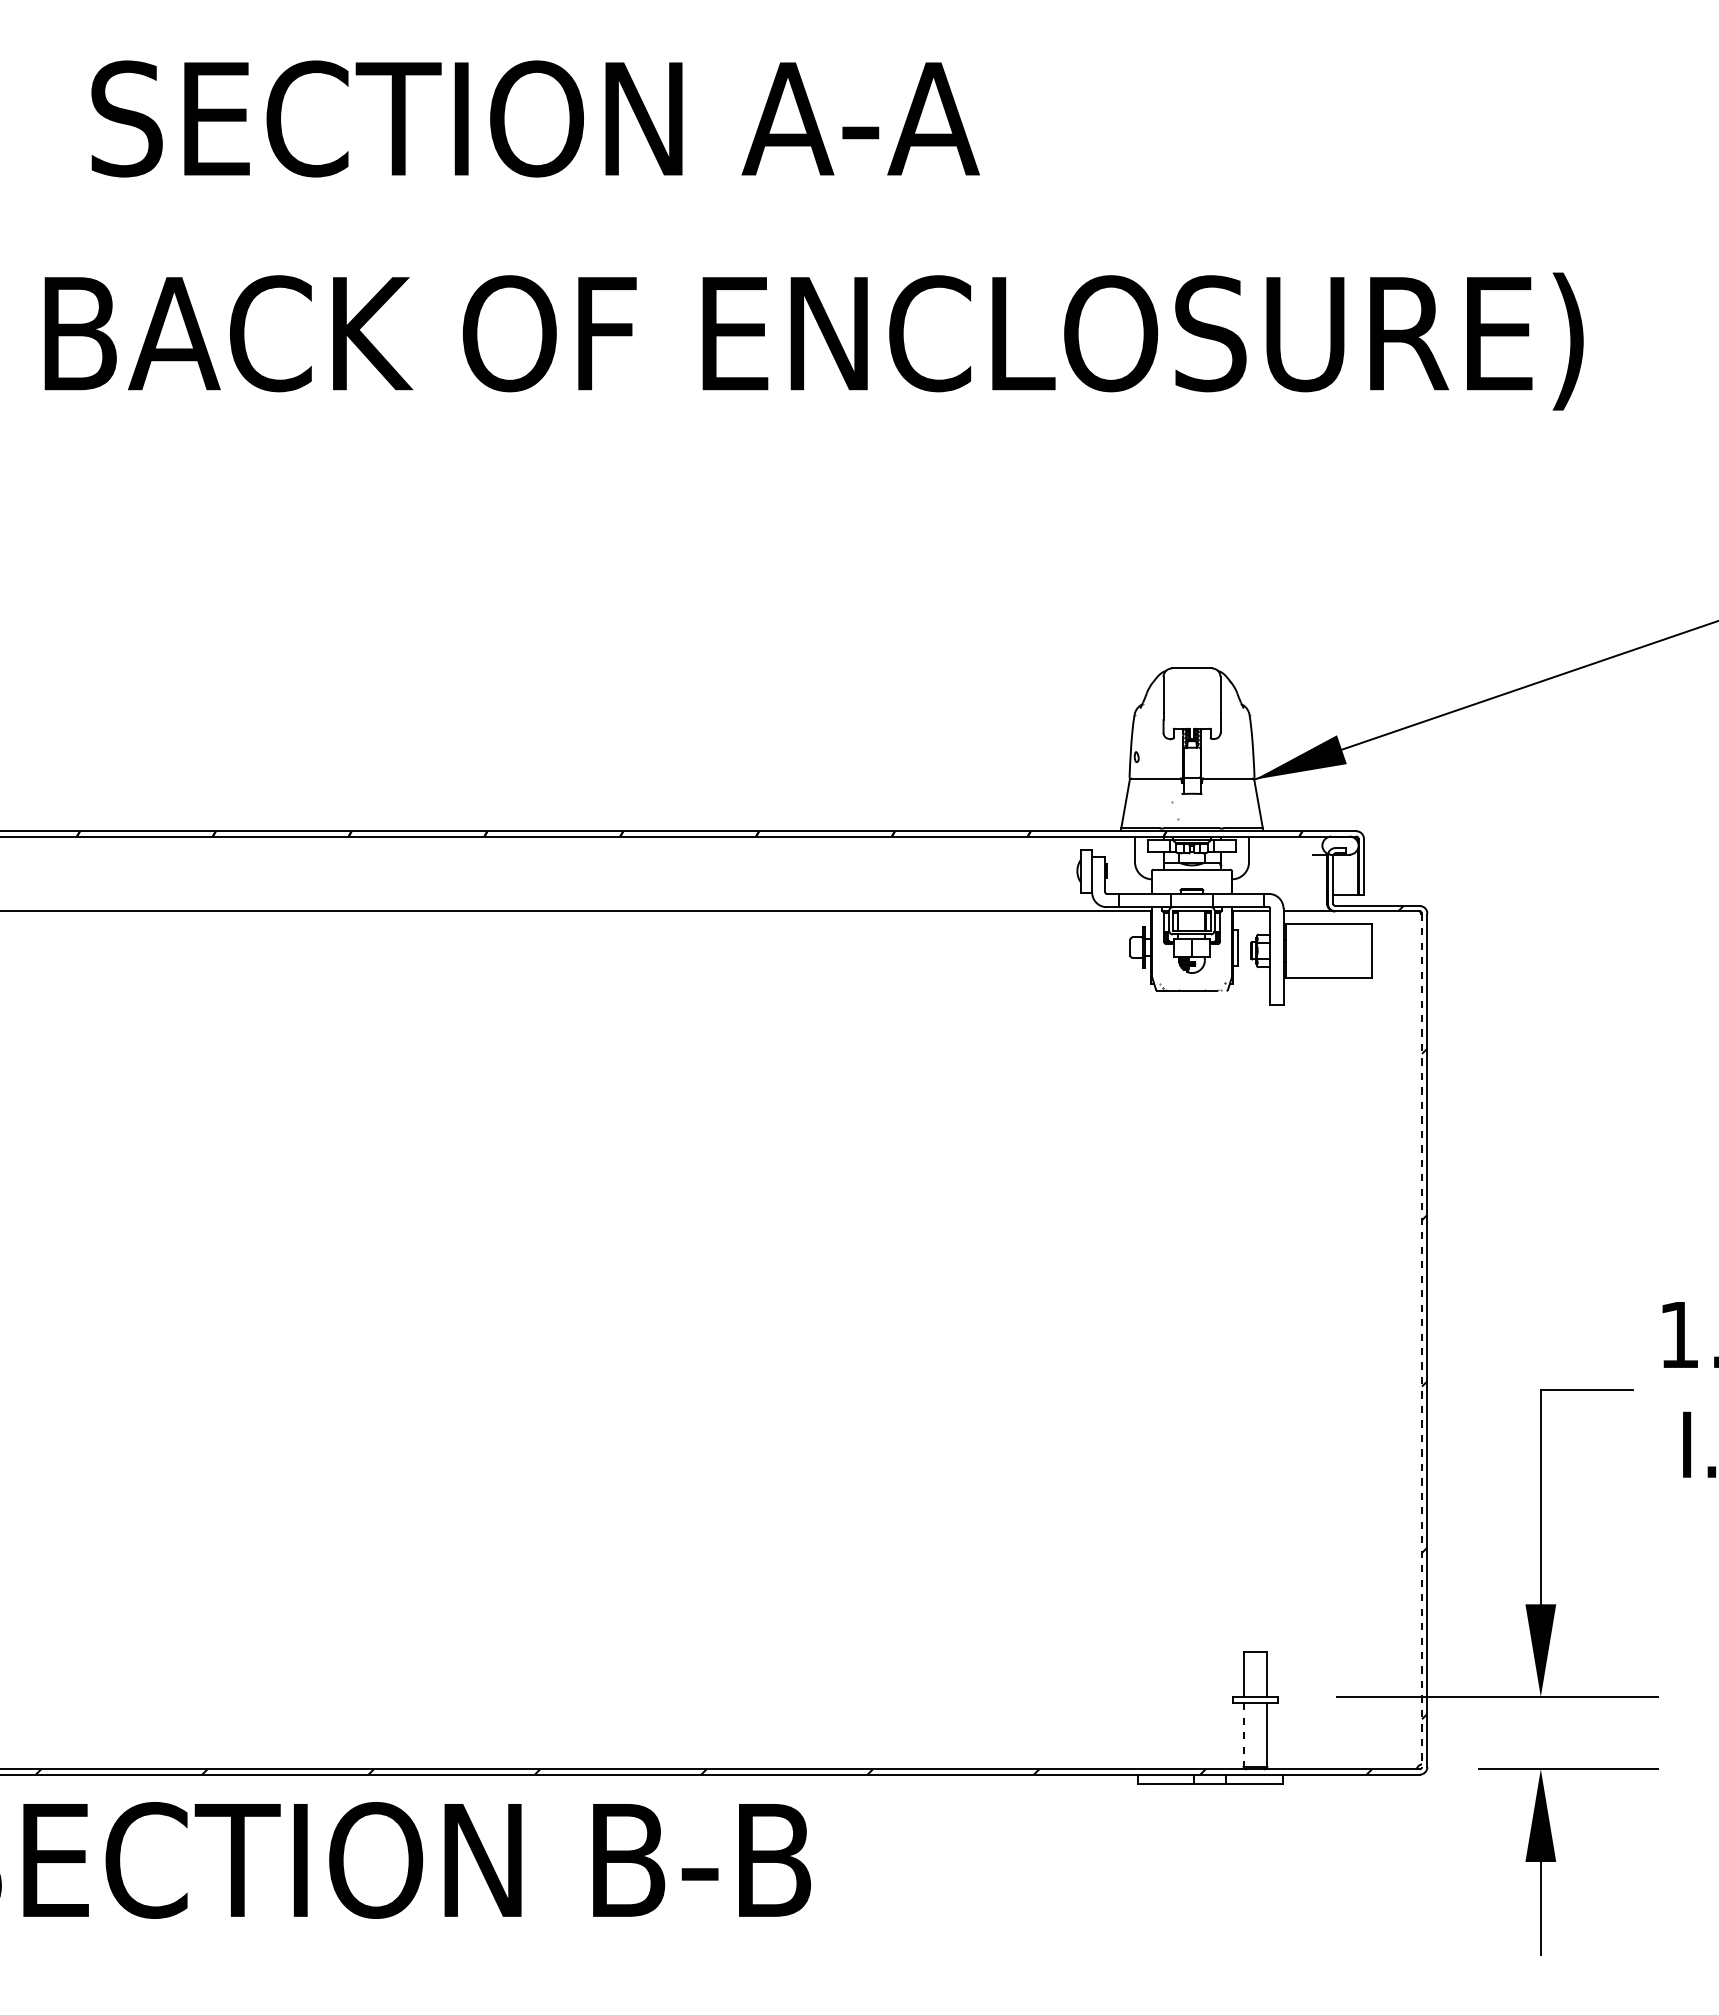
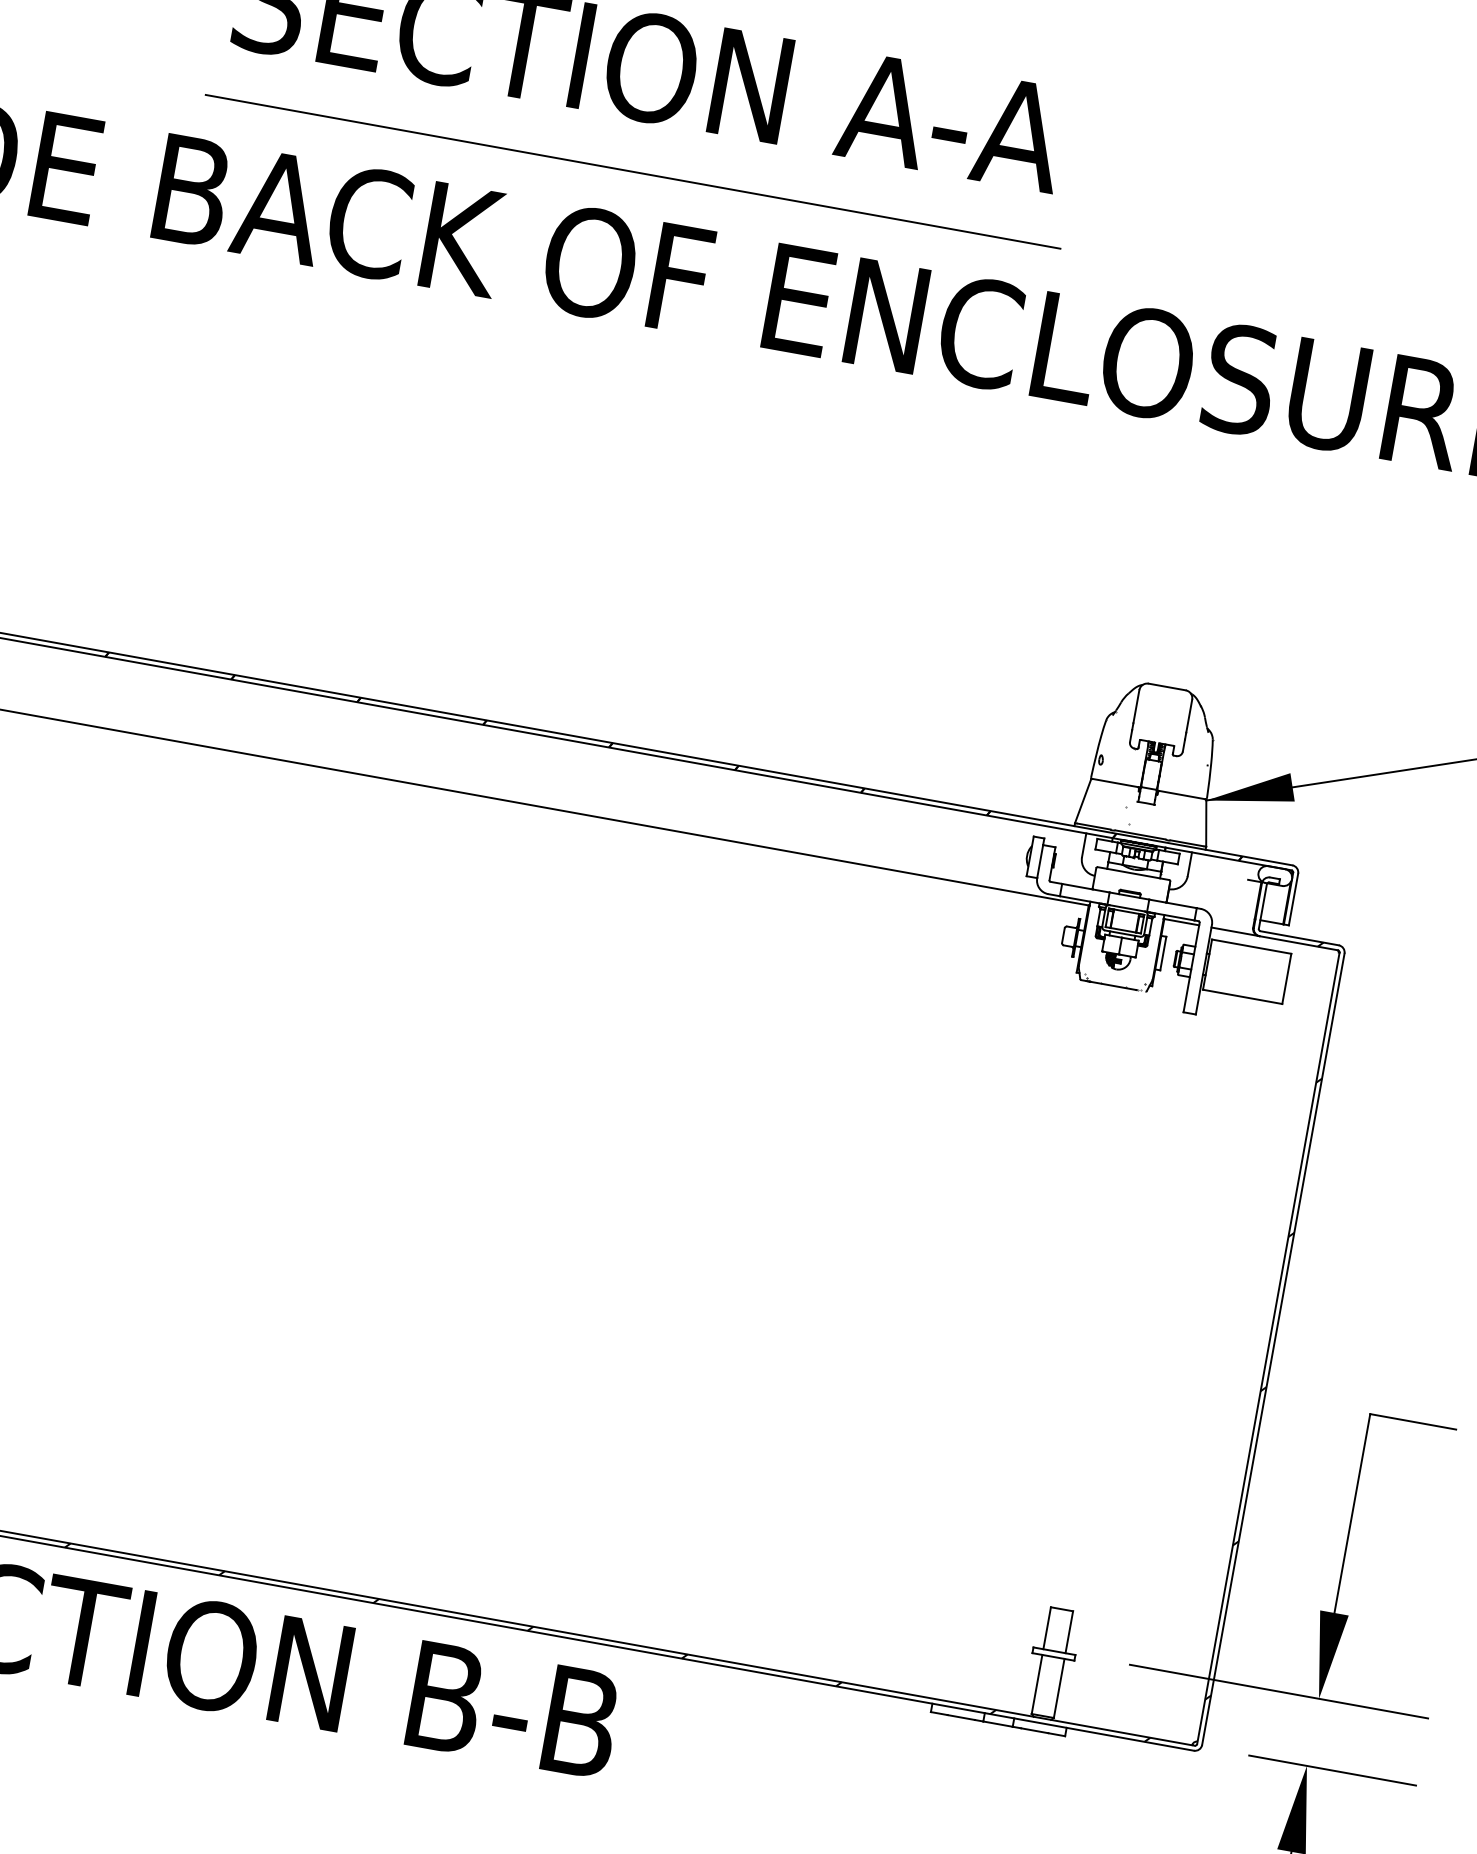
line: (537, 230) -> (633, 171), added
line: (1422, 1340) -> (1268, 1348), dashed -> solid
line: (1243, 1734) -> (1037, 1684), dashed -> solid

